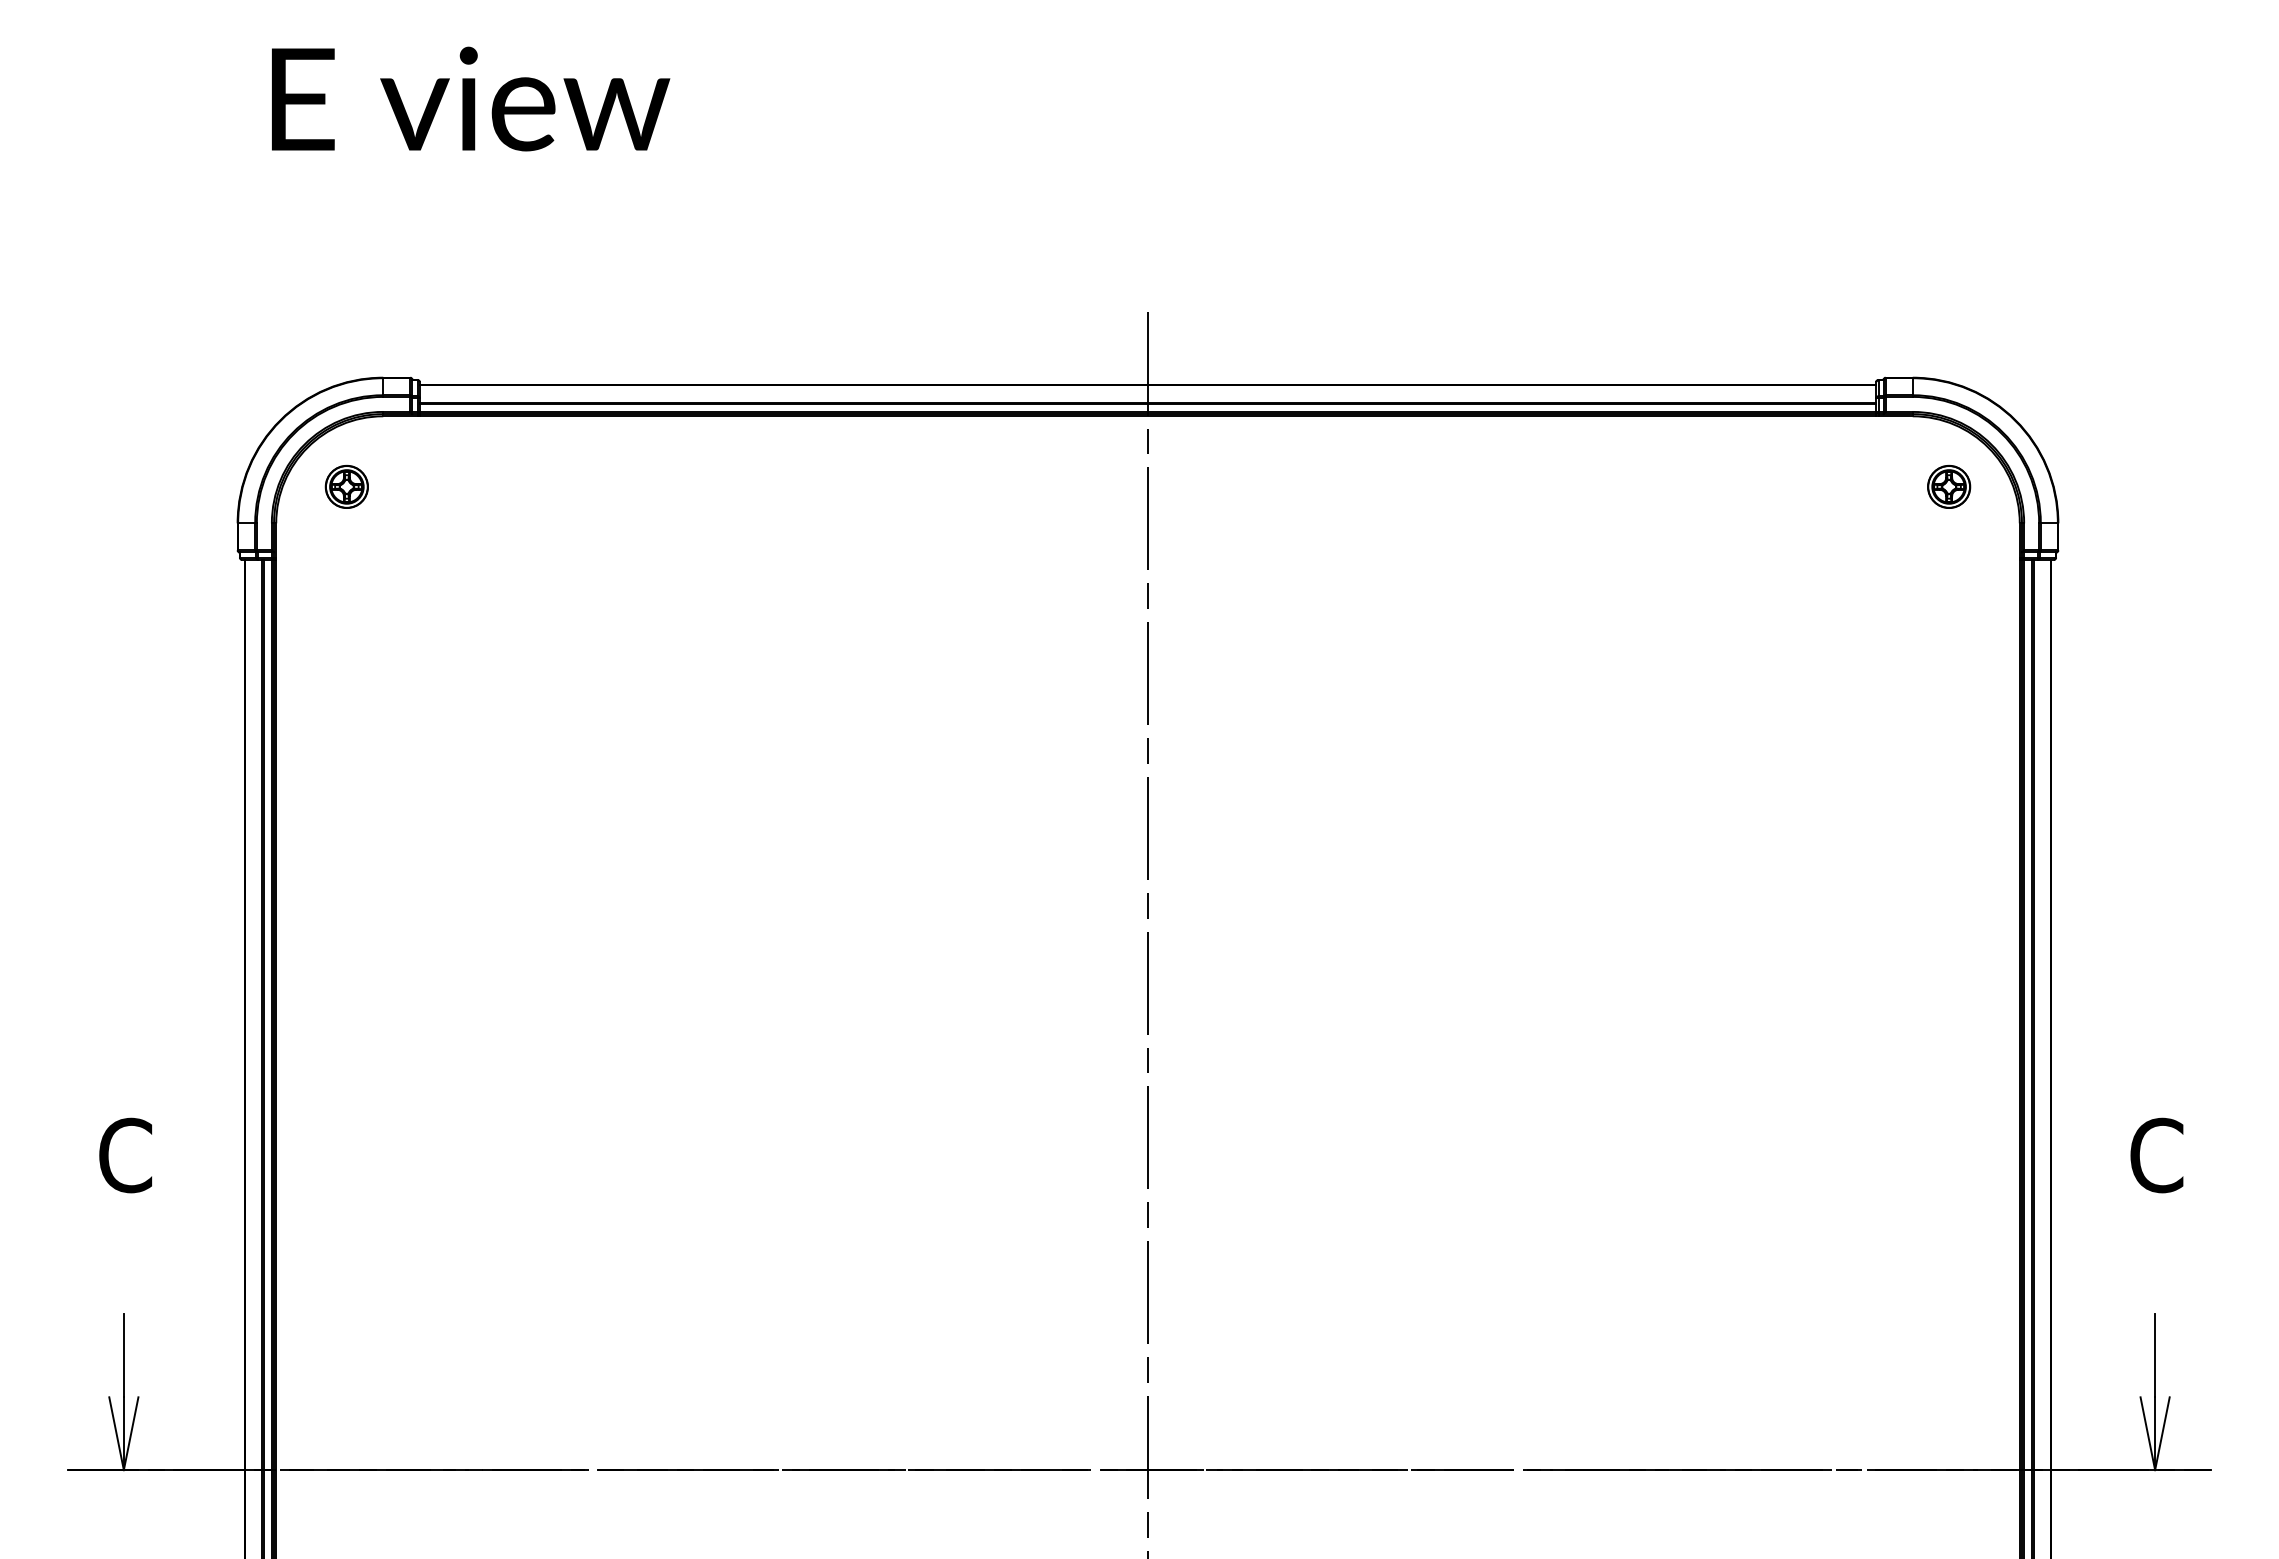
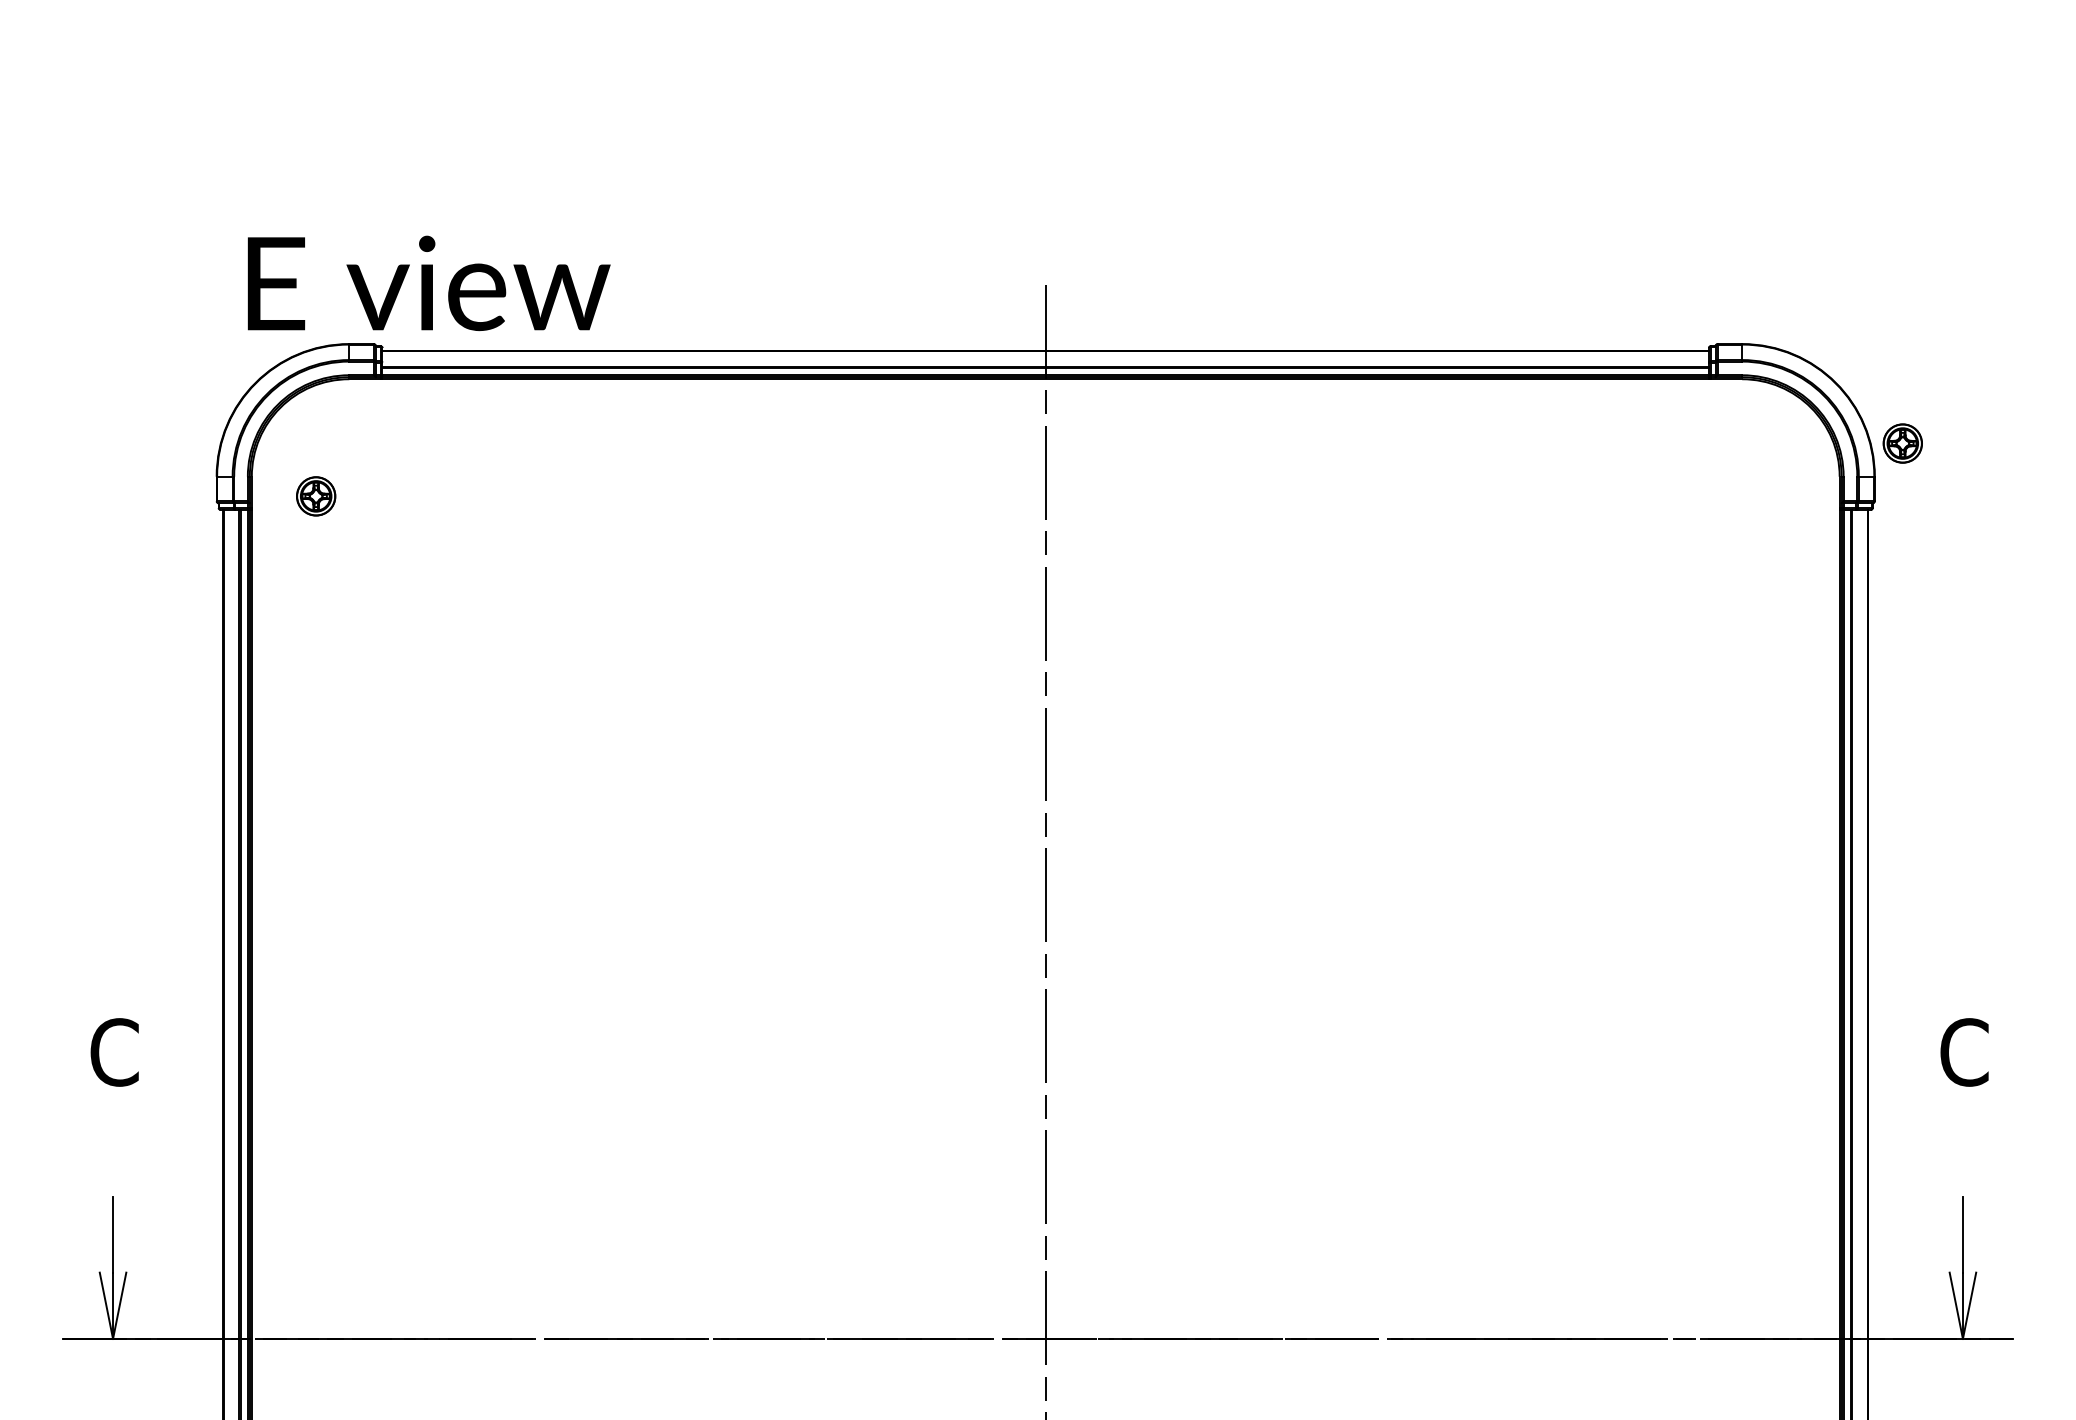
text: (471, 98) -> (429, 282), moved
part: (346, 486) -> (315, 495), moved
part: (1949, 486) -> (1903, 443), moved

